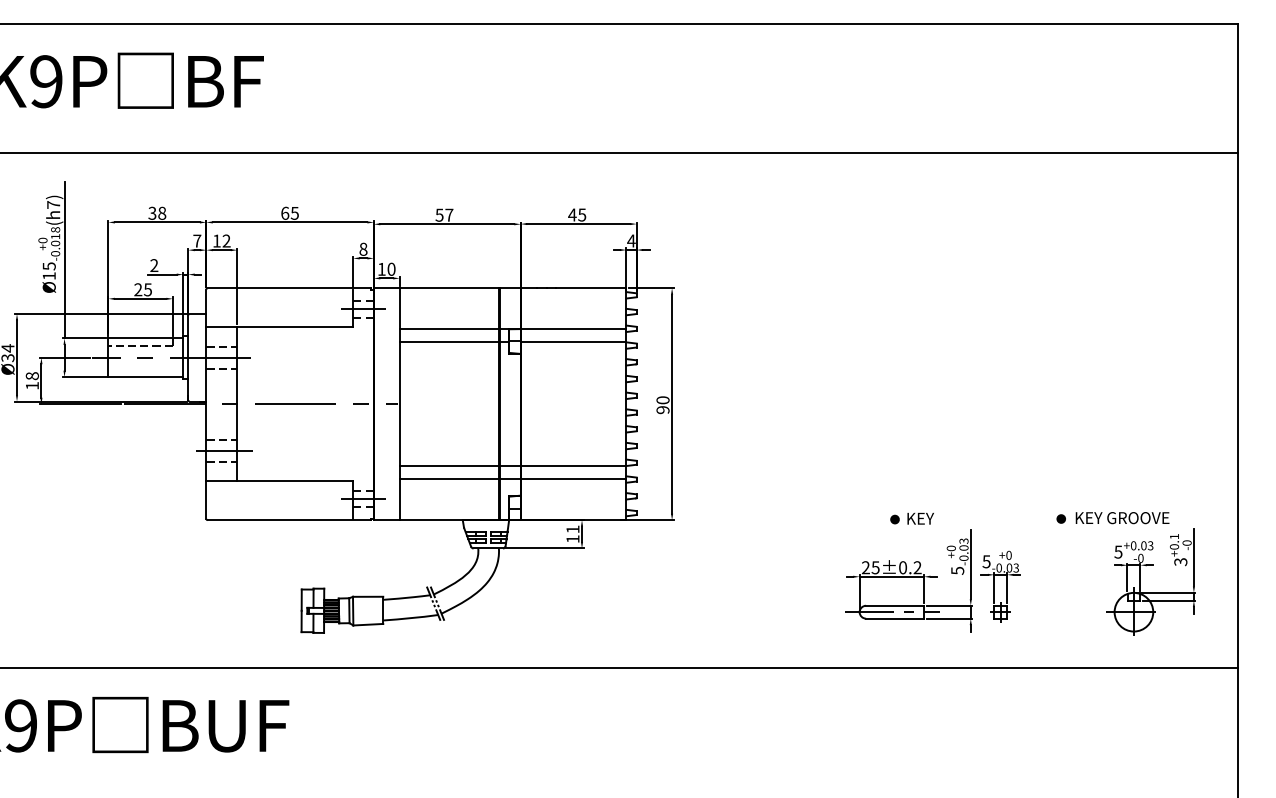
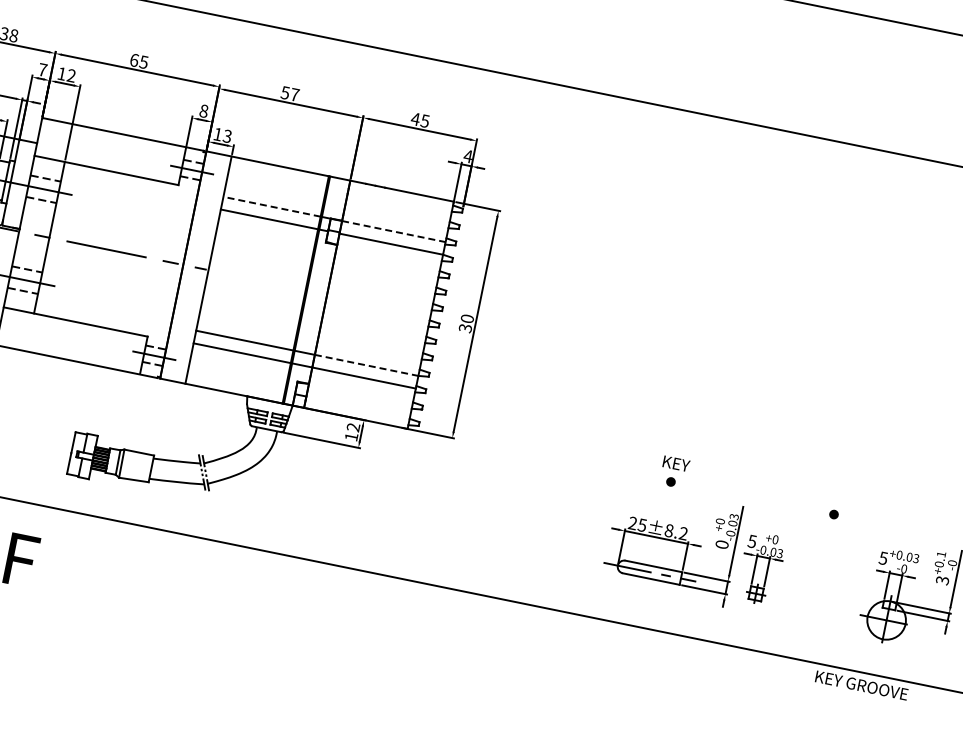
text: (391, 268) -> (227, 135), 10 -> 13
line: (449, 329) -> (272, 206), solid -> dashed
line: (573, 329) -> (393, 231), solid -> dashed
text: (662, 410) -> (464, 328), 90 -> 30
line: (573, 466) -> (366, 365), solid -> dashed
text: (920, 518) -> (676, 463), moved
text: (1122, 518) -> (861, 685), moved
text: (572, 529) -> (352, 427), 11 -> 12
text: (903, 568) -> (669, 531), ±0.2 -> ±8.2
text: (957, 570) -> (722, 544), 5 -> 0

